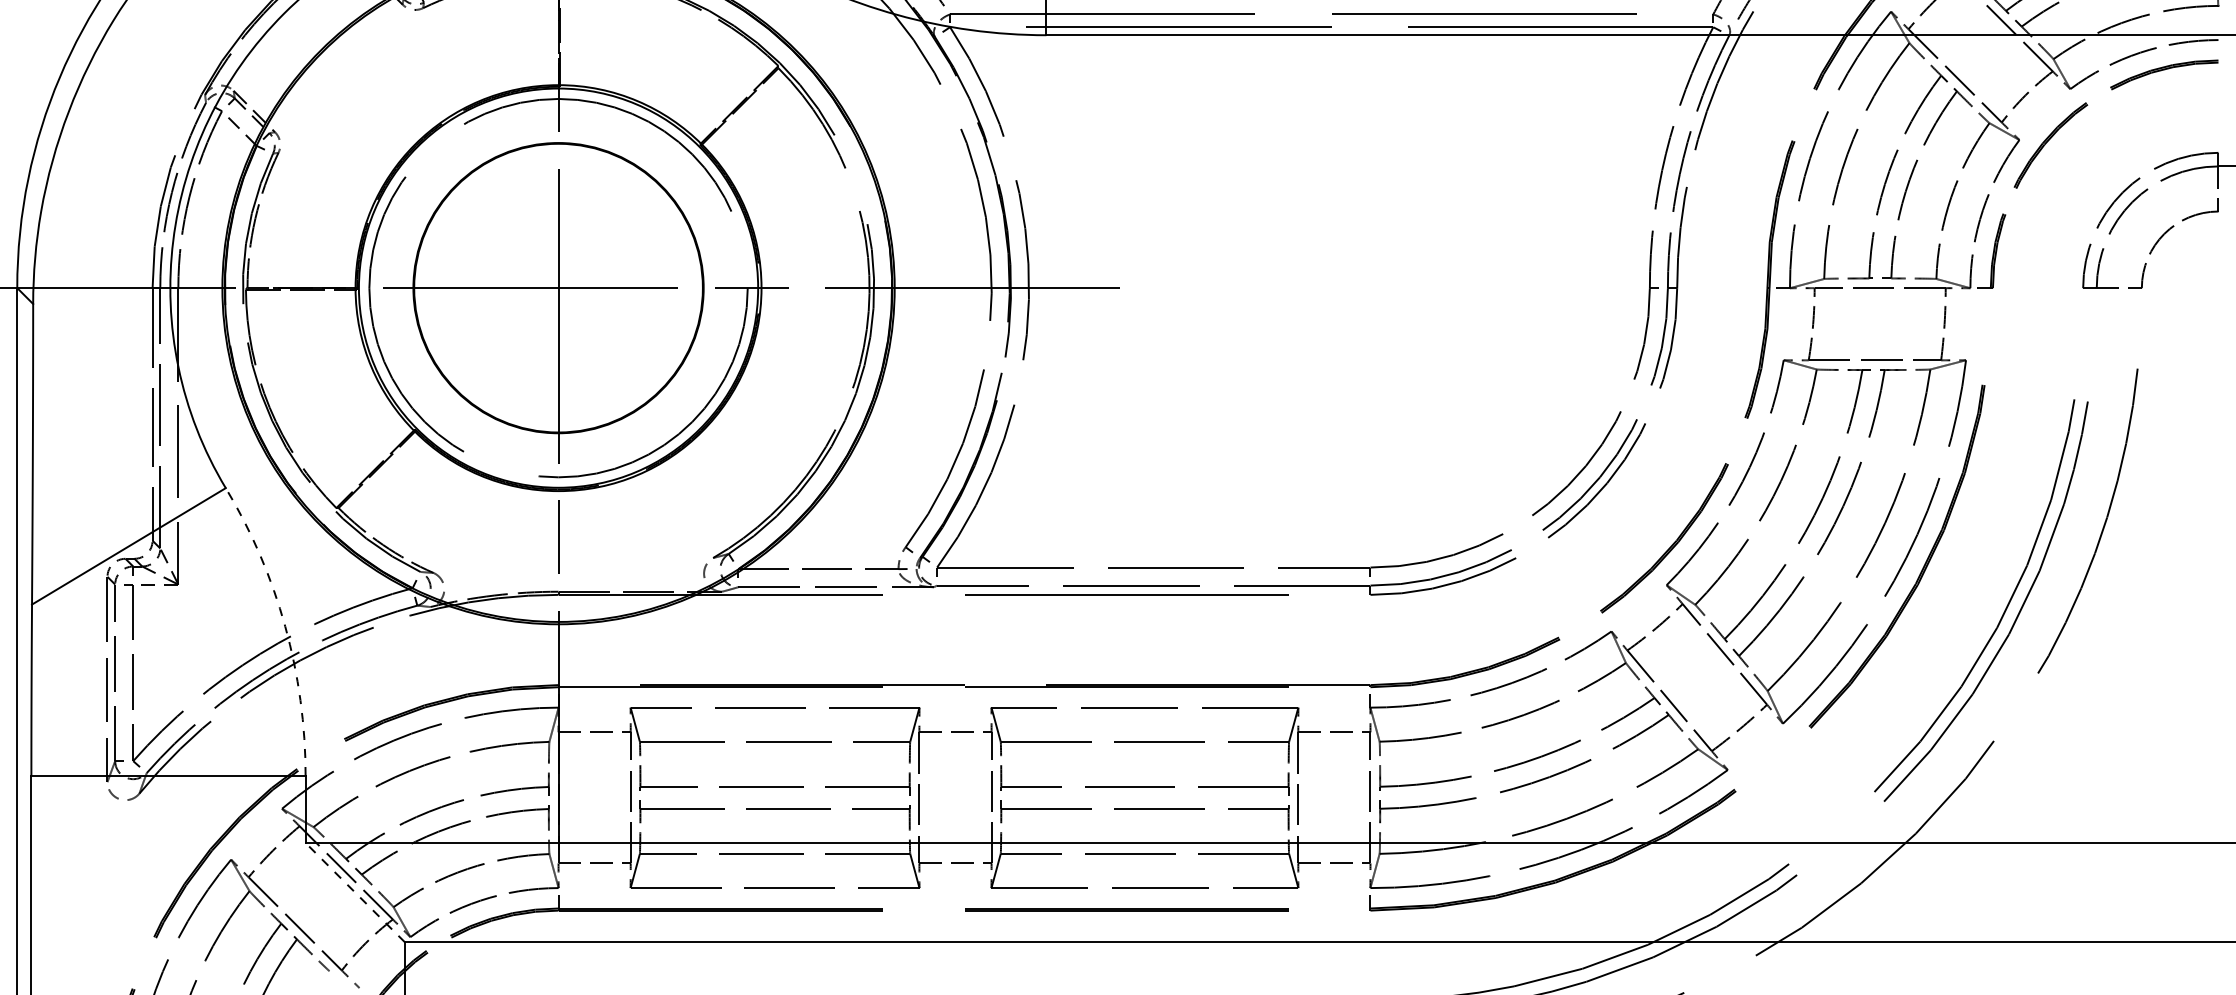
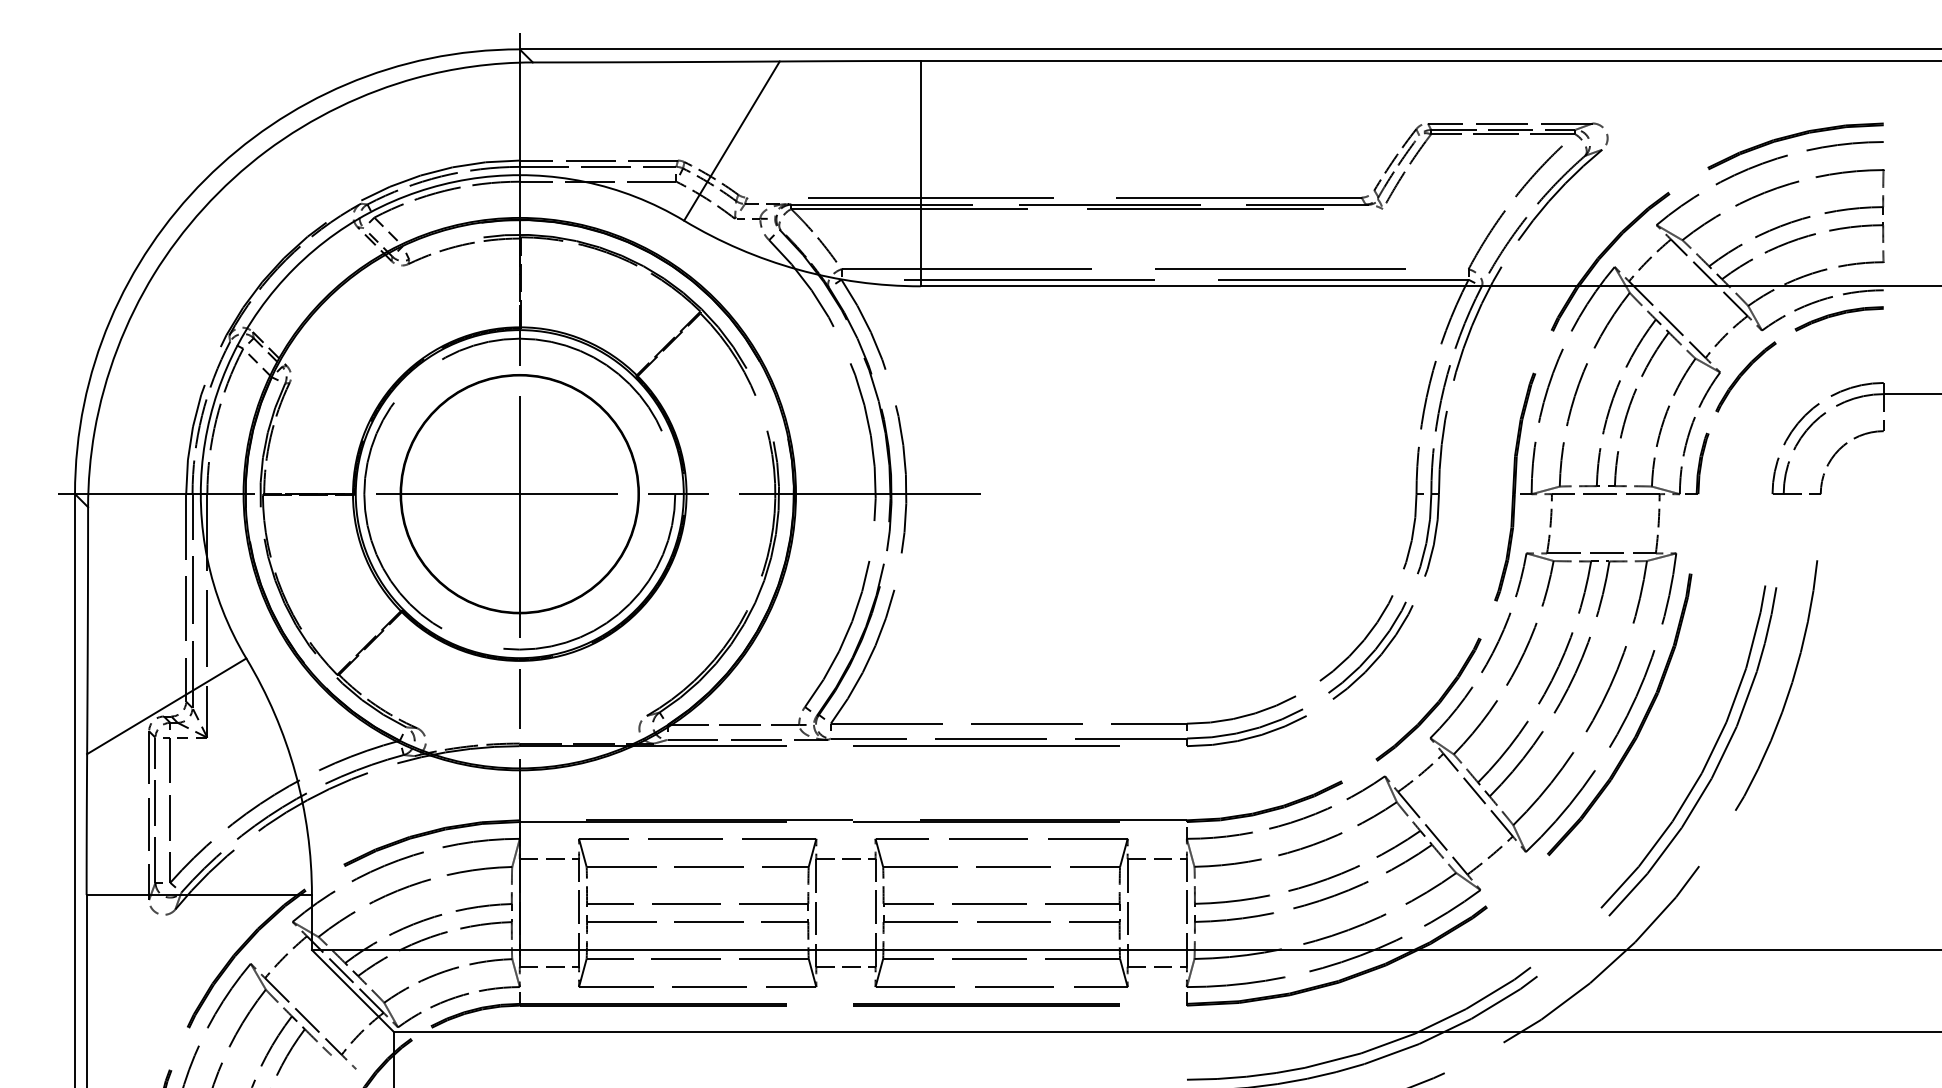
arc: (285, 626) -> (295, 772), dashed -> solid
line: (354, 892) -> (352, 990), dashed -> solid

